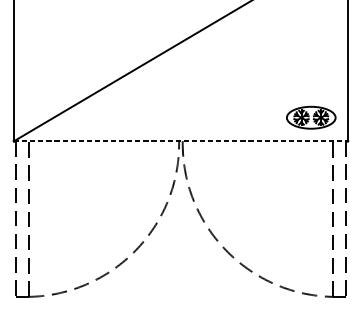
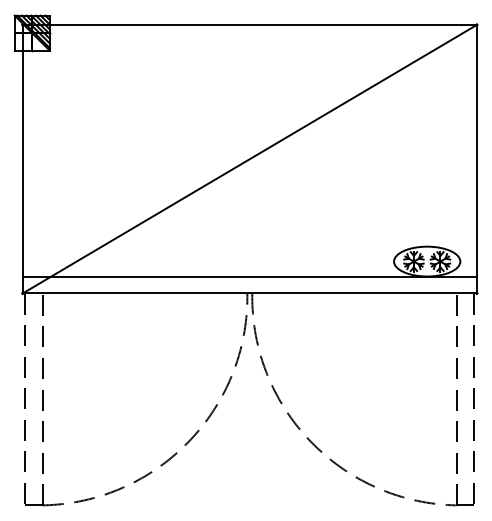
line: (180, 128) -> (249, 276), added
line: (181, 141) -> (250, 293), dashed -> solid

